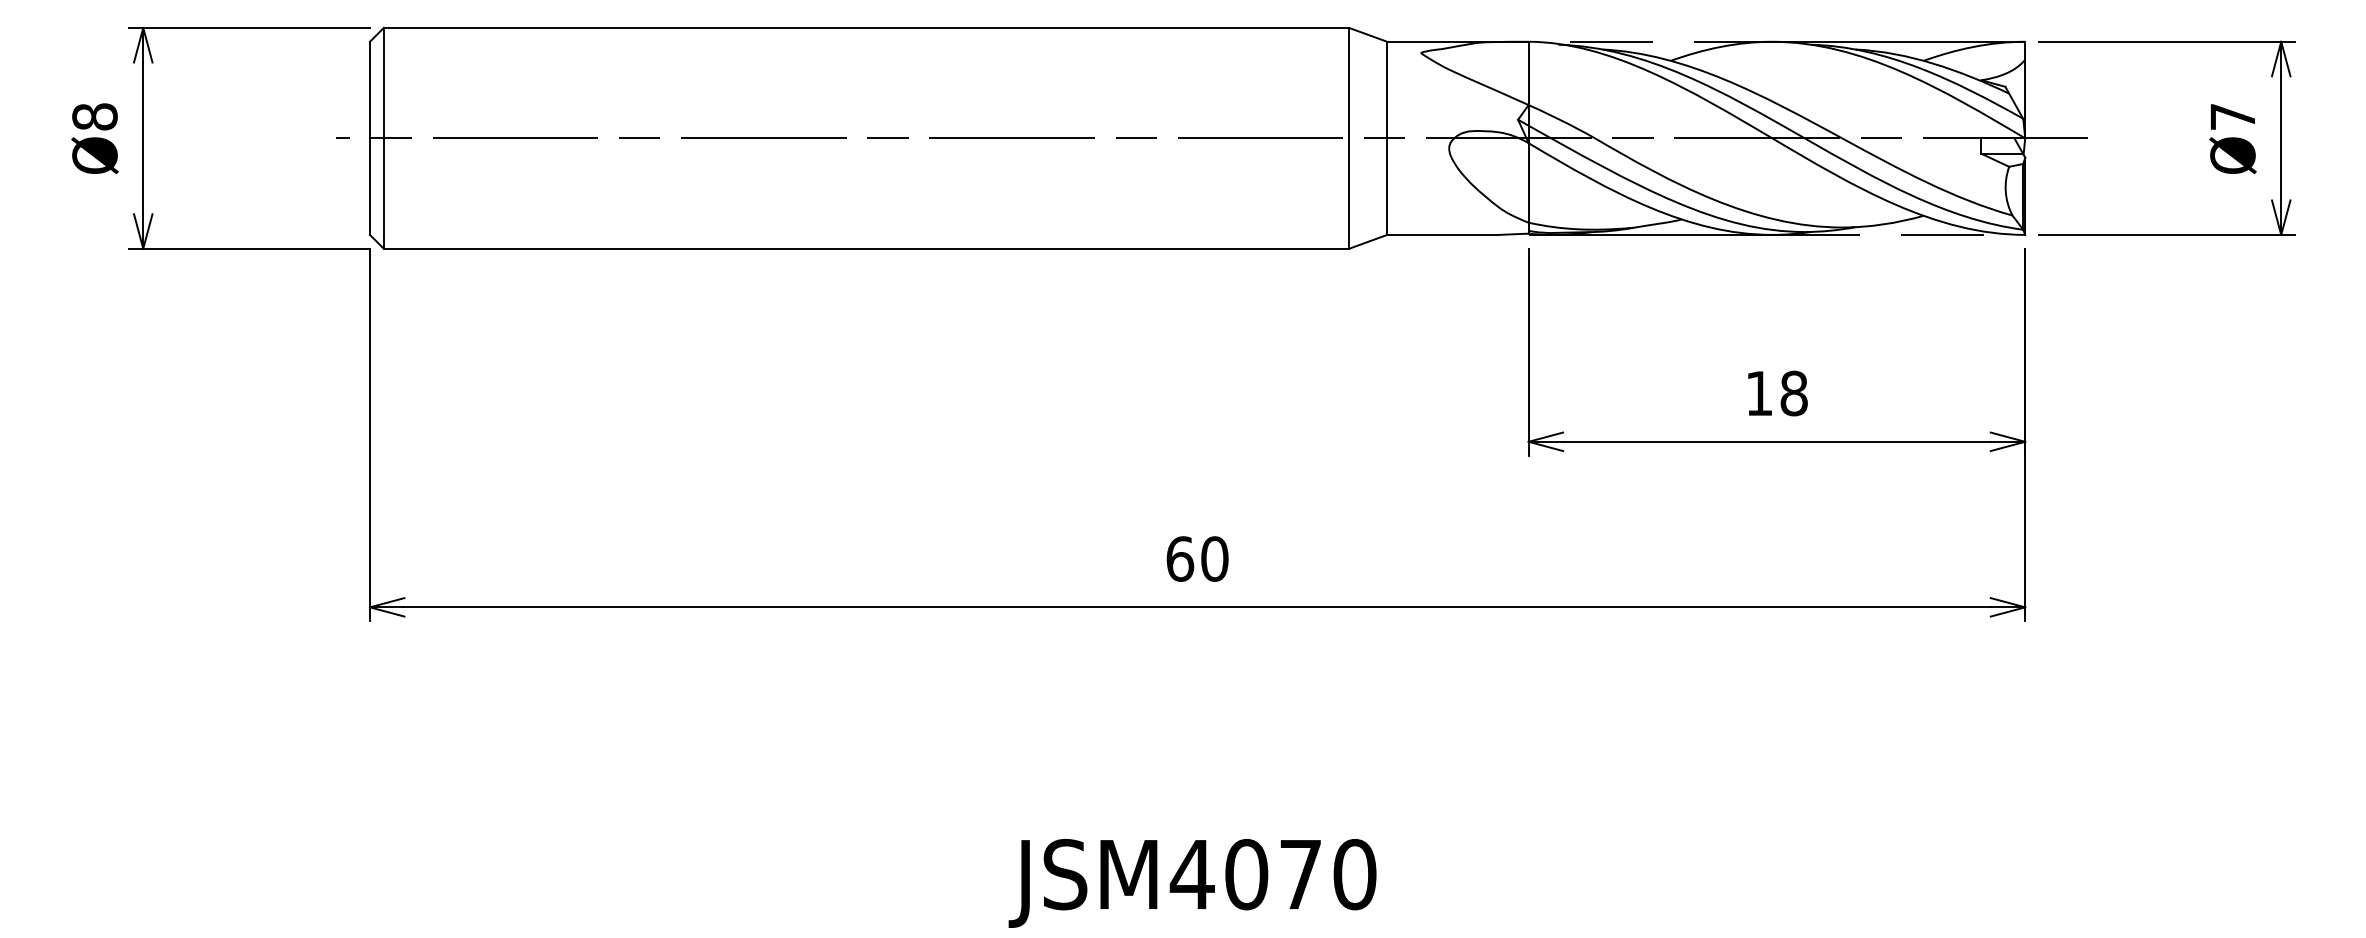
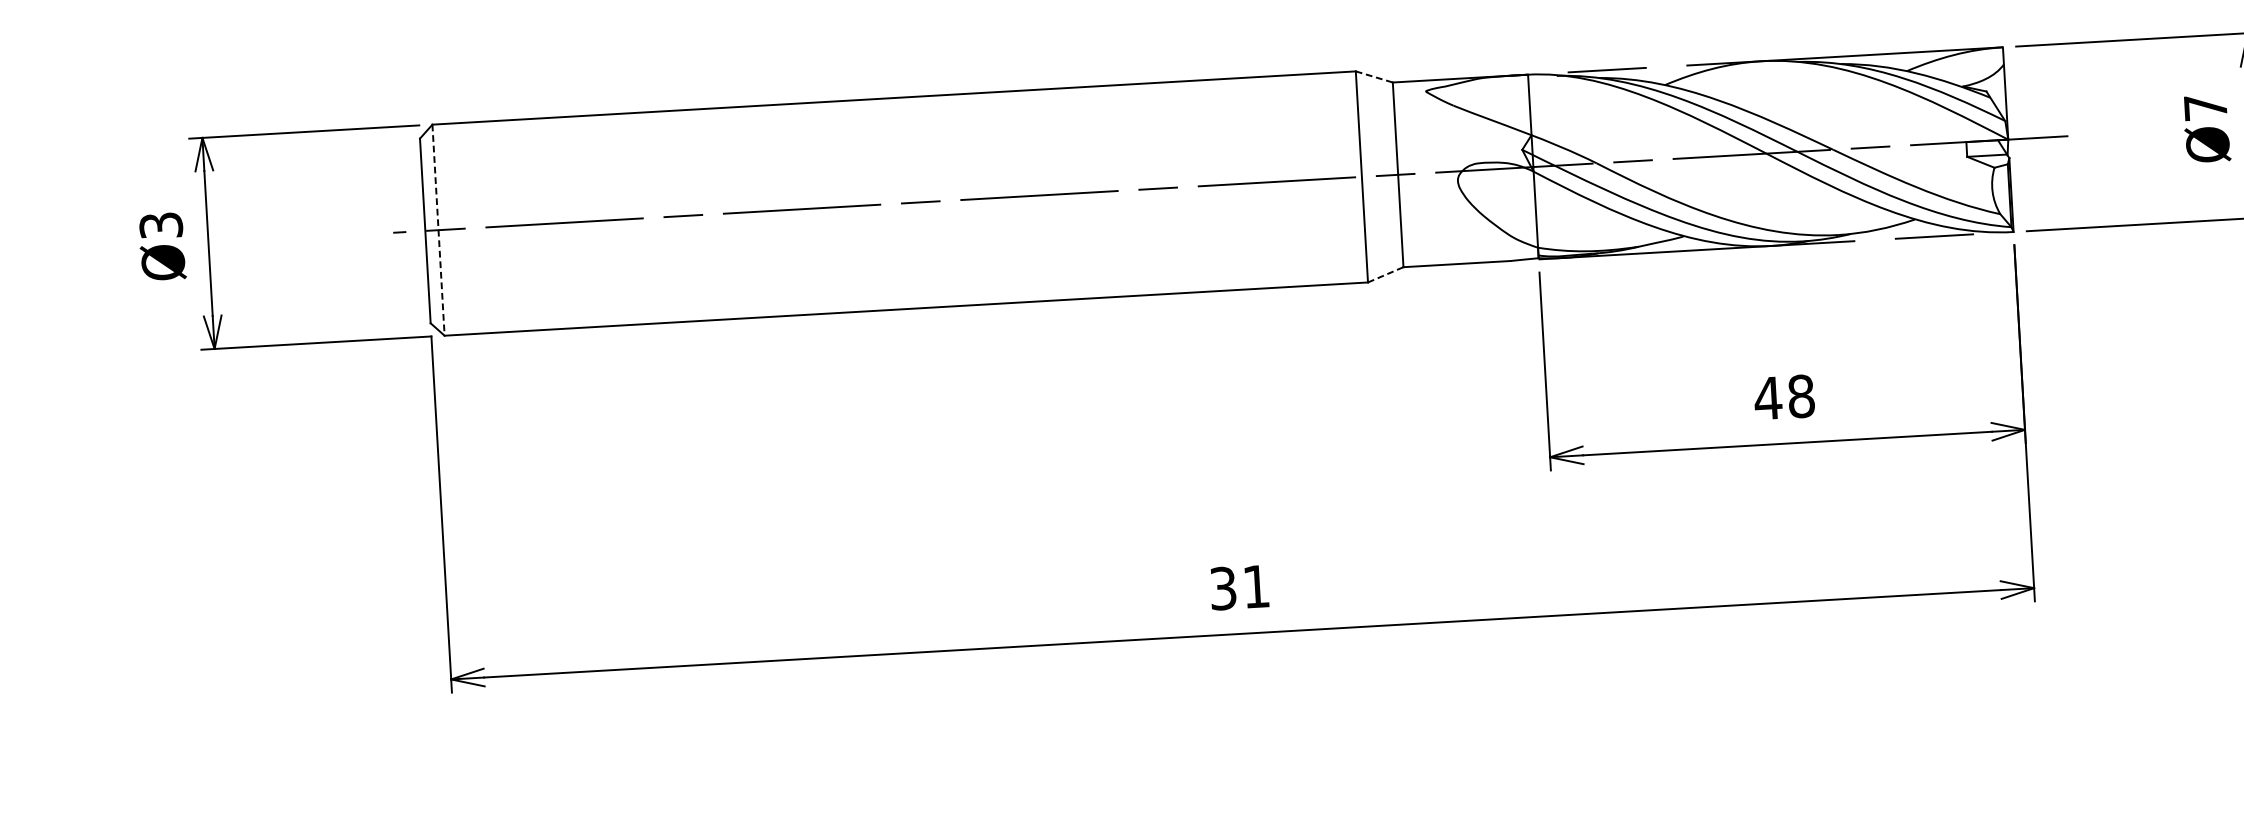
line: (1368, 35) -> (1374, 77), solid -> dashed
text: (94, 116) -> (160, 225), Ø8 -> Ø3
line: (383, 138) -> (438, 230), solid -> dashed
line: (1368, 241) -> (1385, 274), solid -> dashed
text: (1759, 393) -> (1768, 398), 18 -> 48
text: (1197, 558) -> (1239, 587), 60 -> 31

